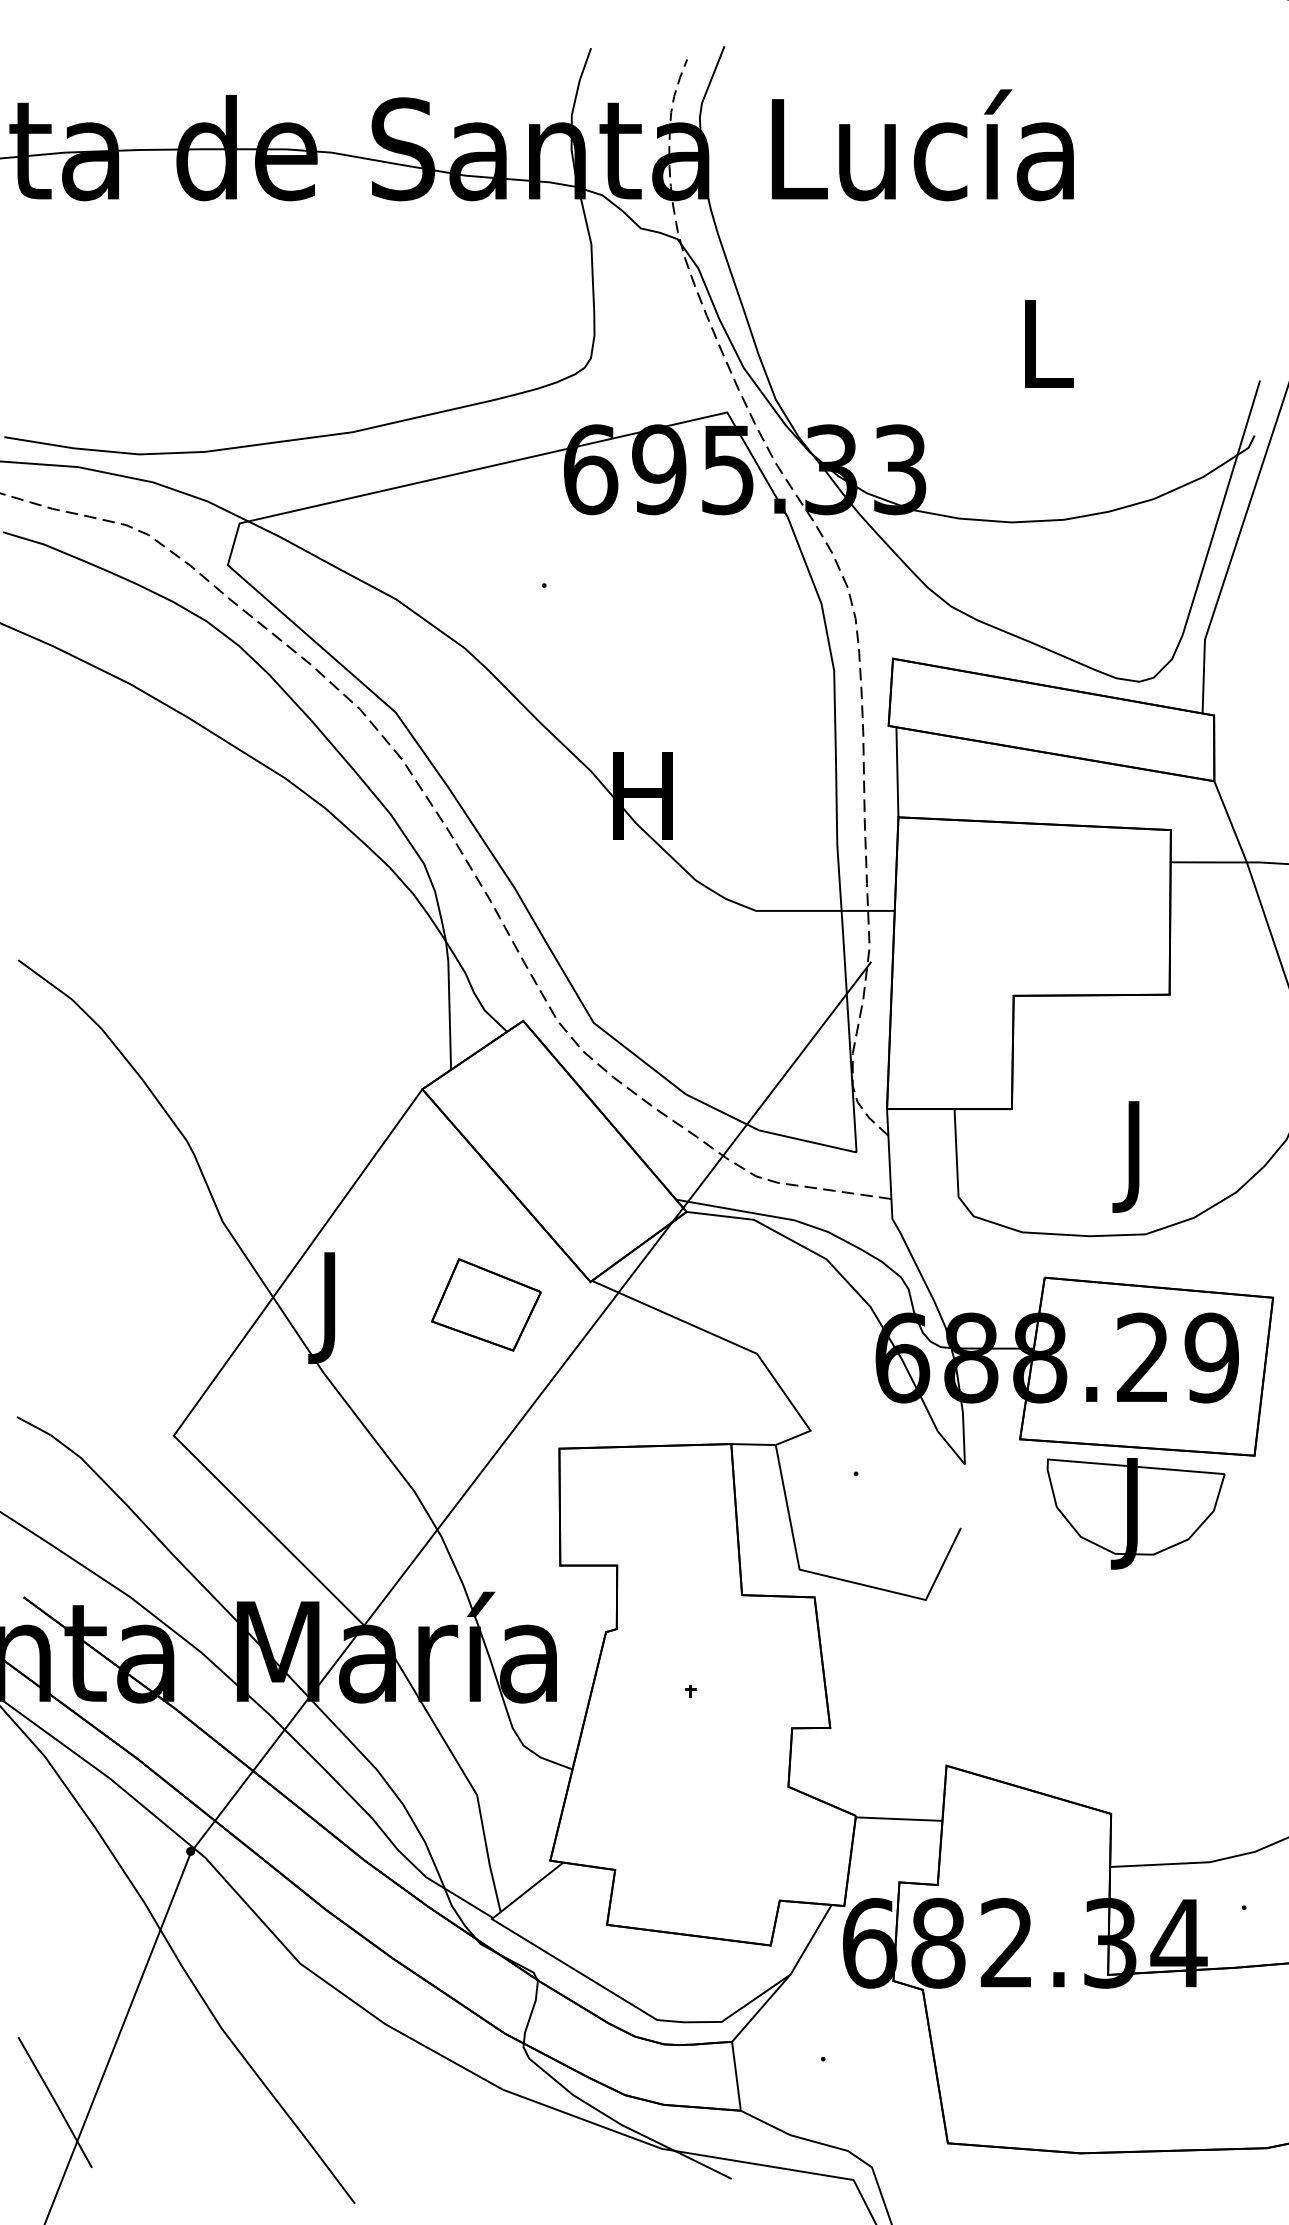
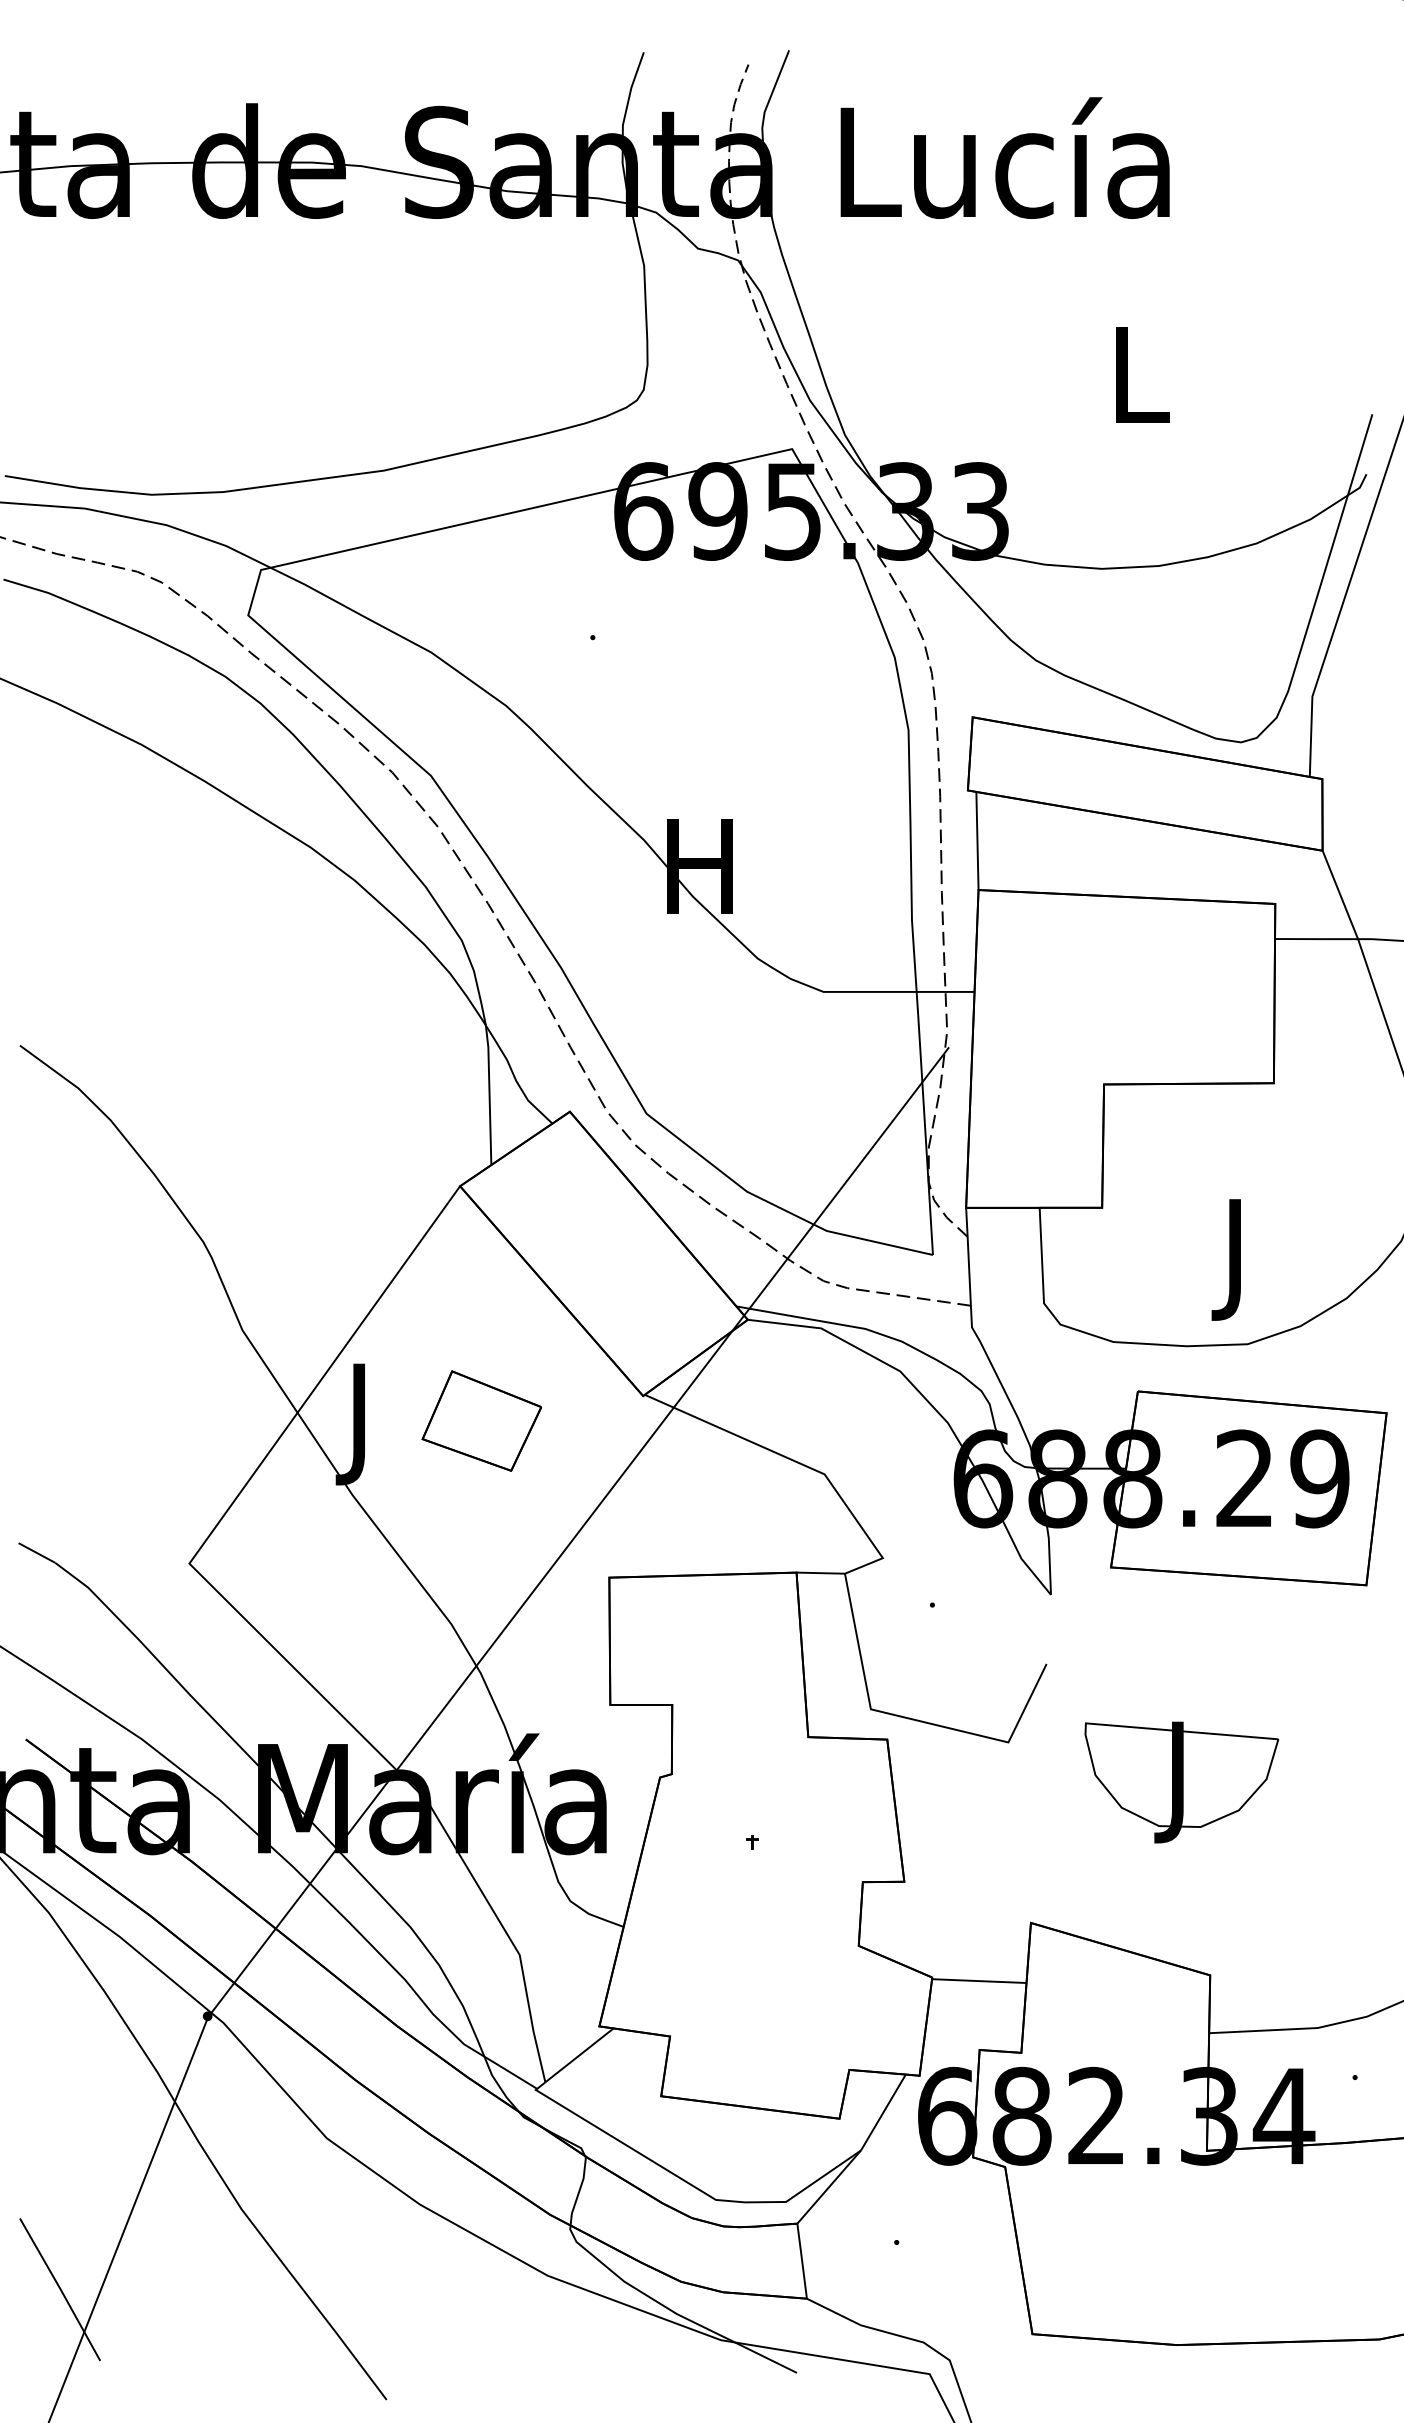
part: (486, 1304) -> (482, 1420), moved
part: (1135, 1513) -> (1181, 1782), moved

